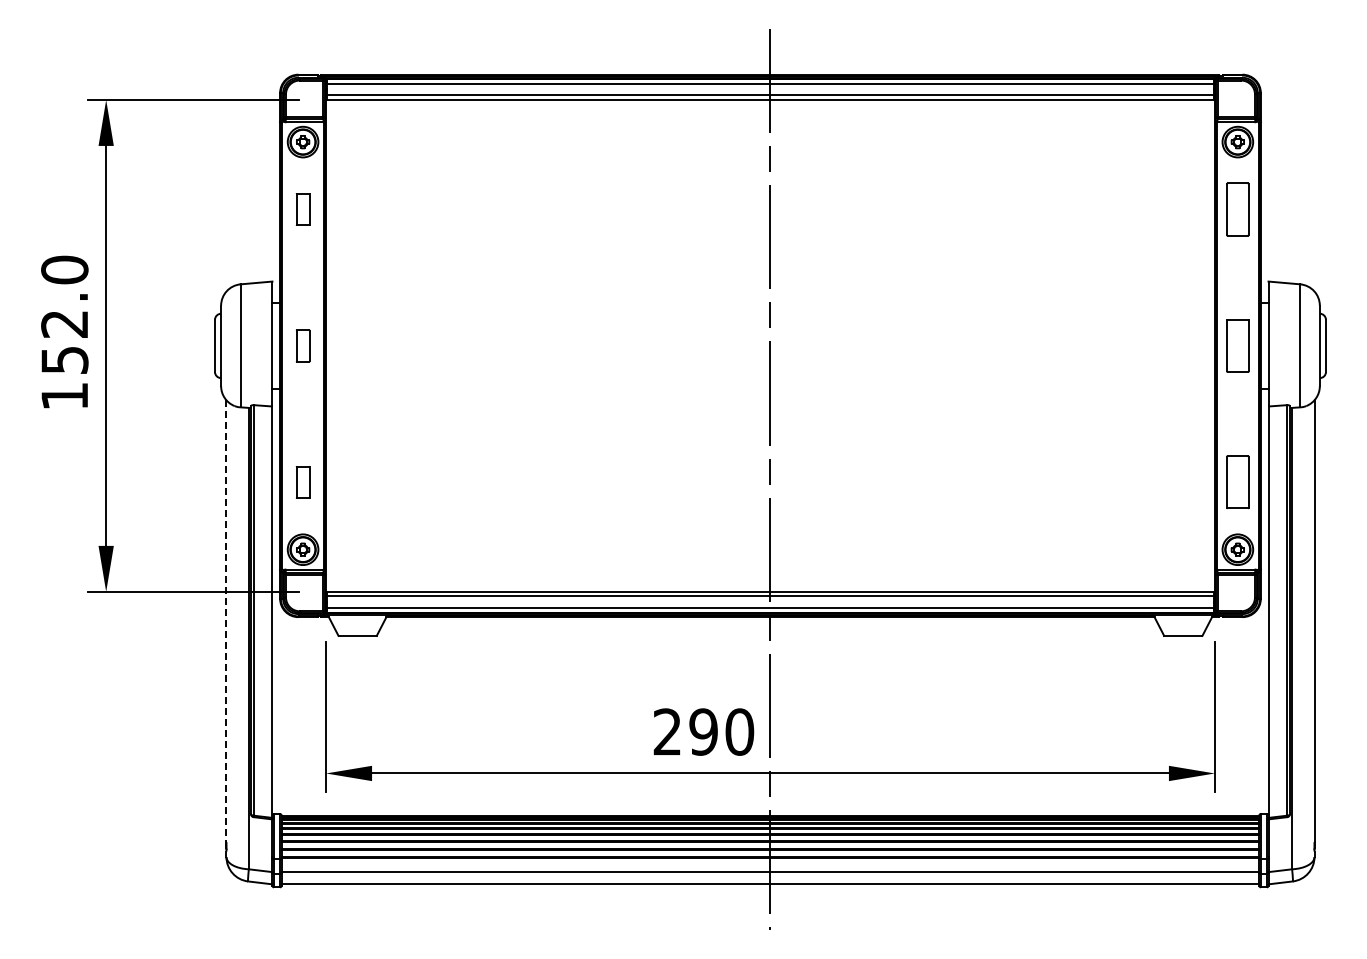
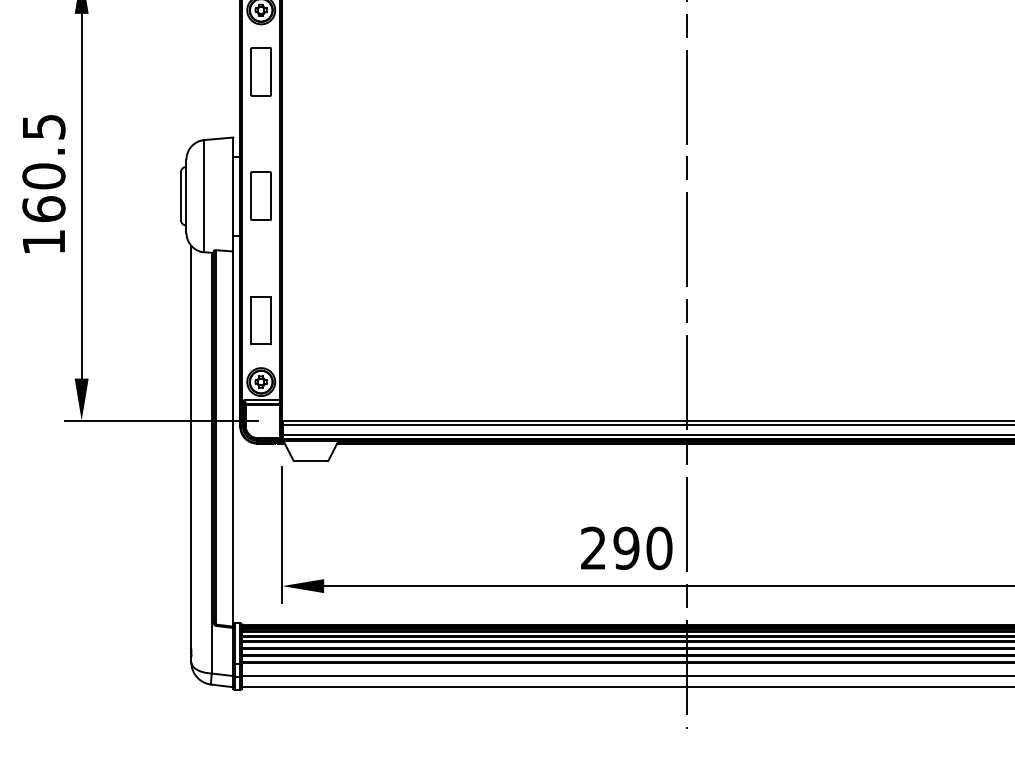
part: (302, 209) -> (260, 71), size x1.67
text: (64, 314) -> (43, 167), 152.0 -> 160.5
part: (302, 345) -> (260, 195), size x1.67
part: (302, 482) -> (260, 320), size x1.67
line: (226, 621) -> (191, 447), dashed -> solid

